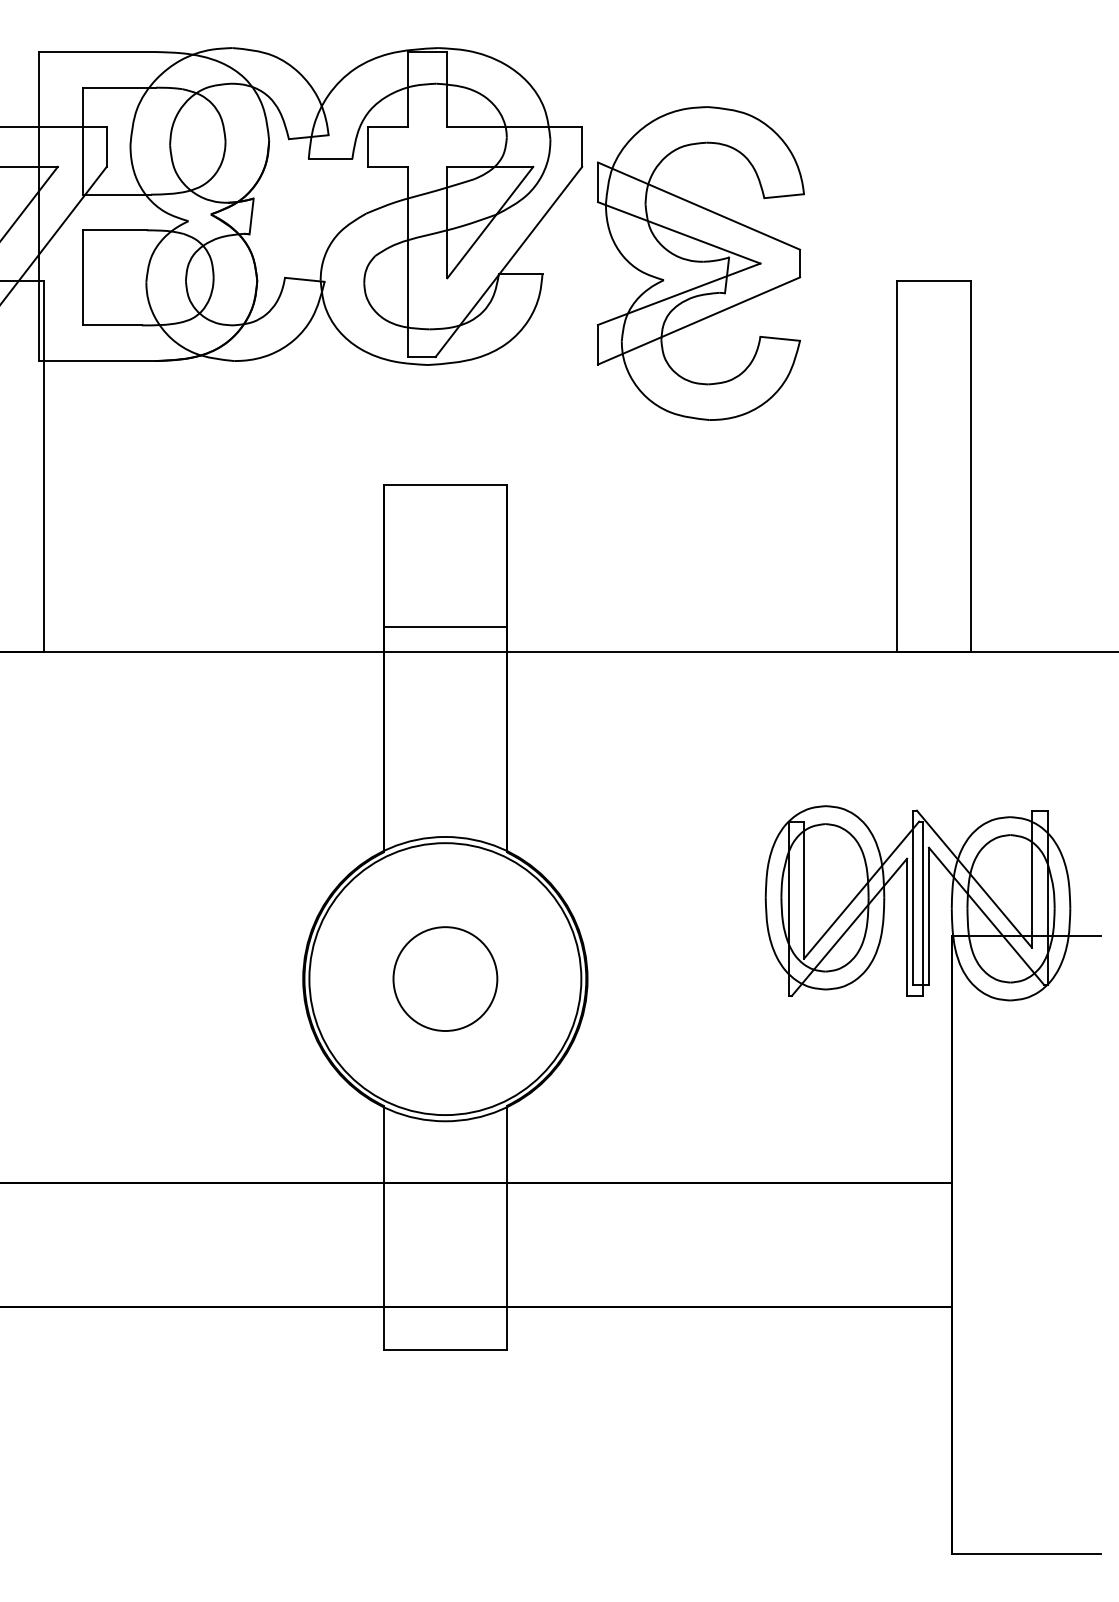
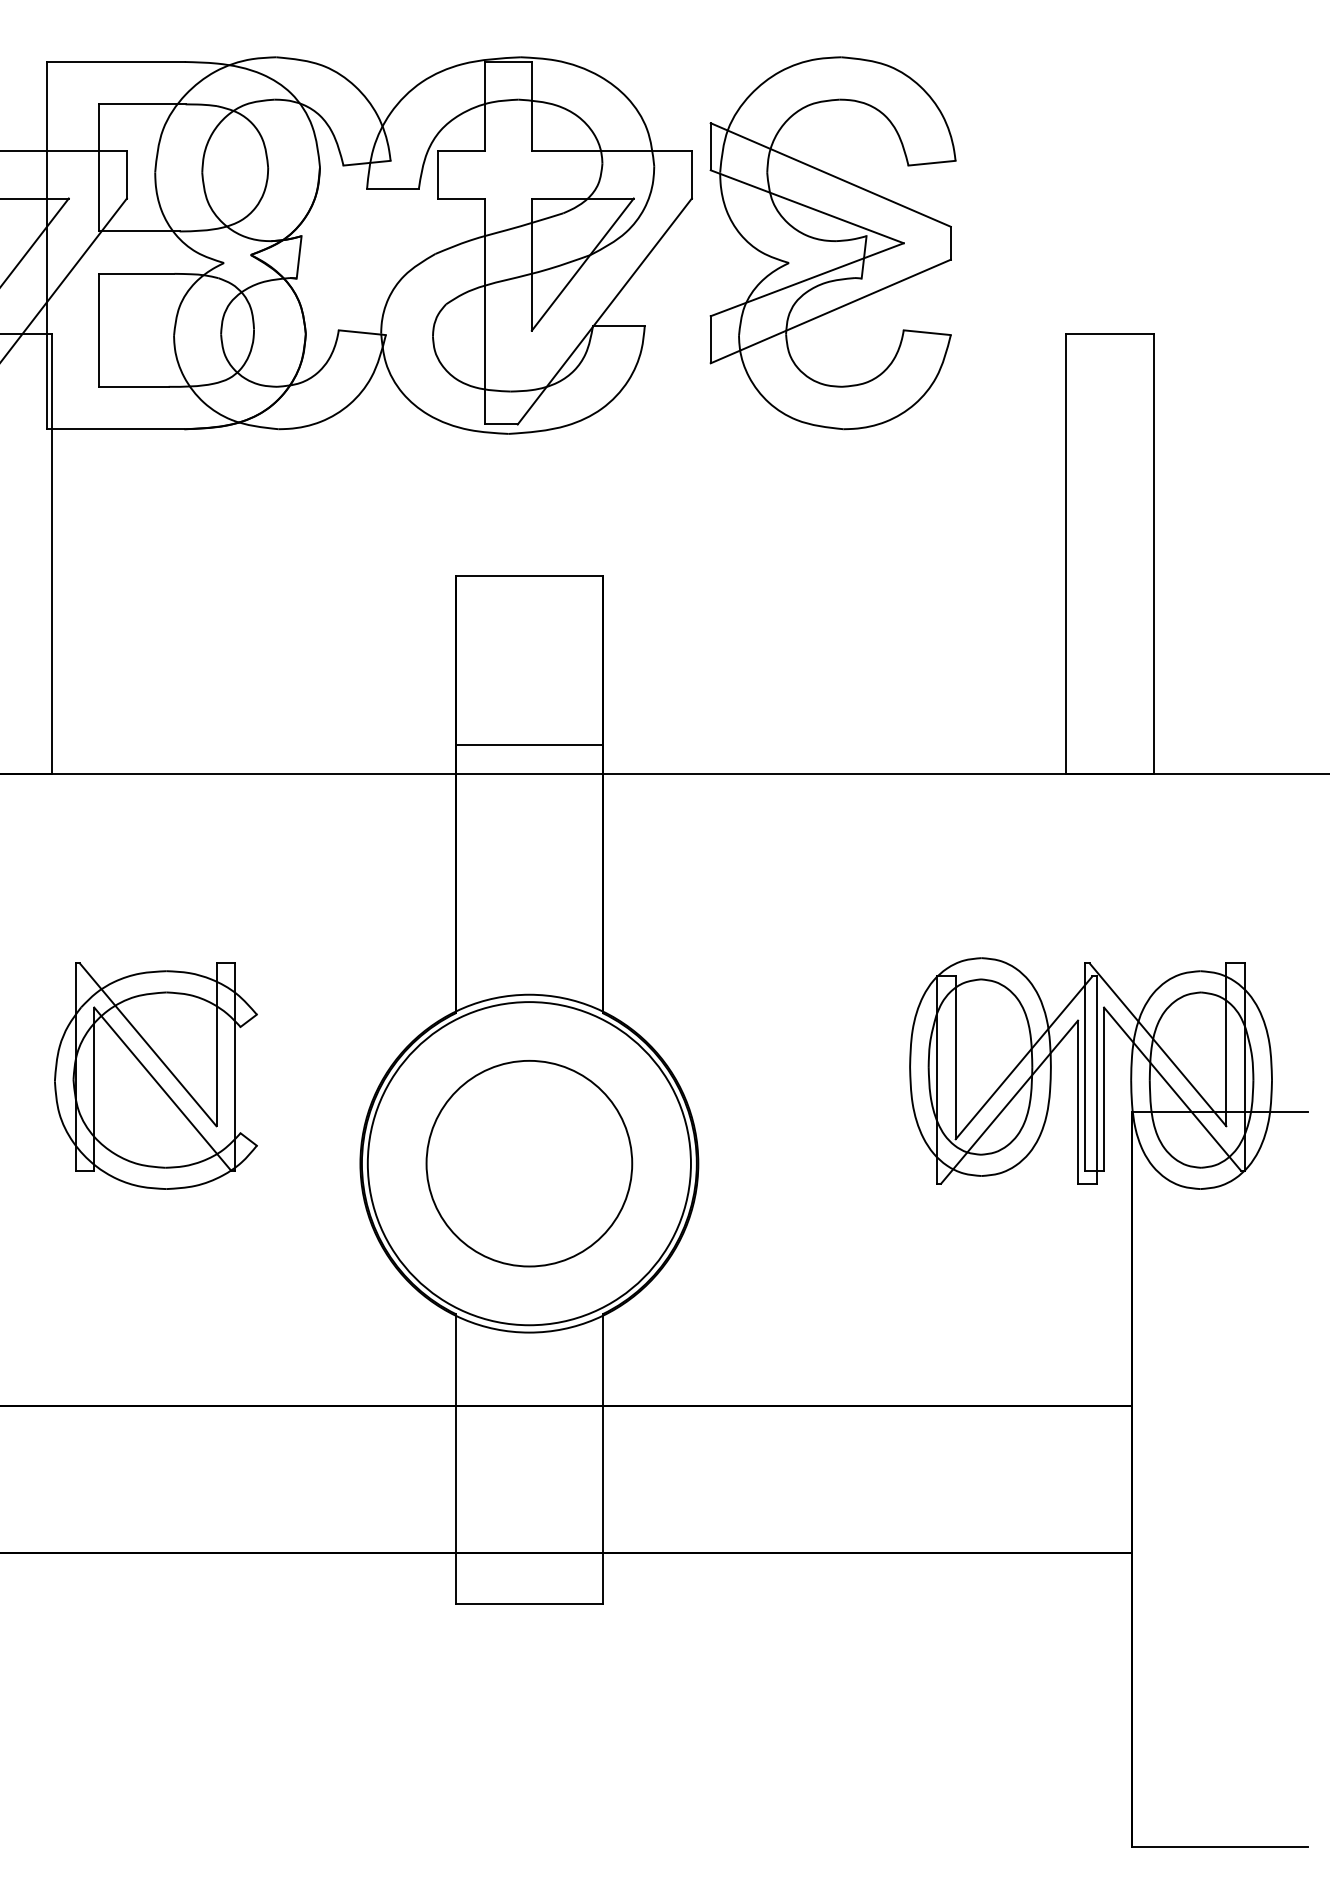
part: (700, 263) -> (832, 243), moved
part: (131, 905) -> (156, 1076), added
circle: (445, 978) -> (529, 1162), size x1.67

